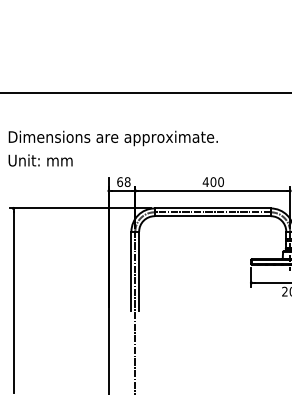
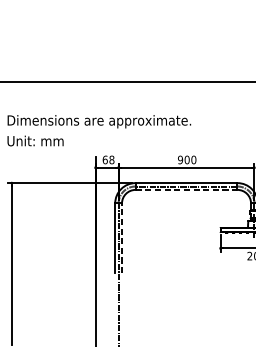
text: (205, 182) -> (180, 160), 400 -> 900
line: (213, 216) -> (187, 190), solid -> dashed
line: (139, 271) -> (122, 238), solid -> dashed

